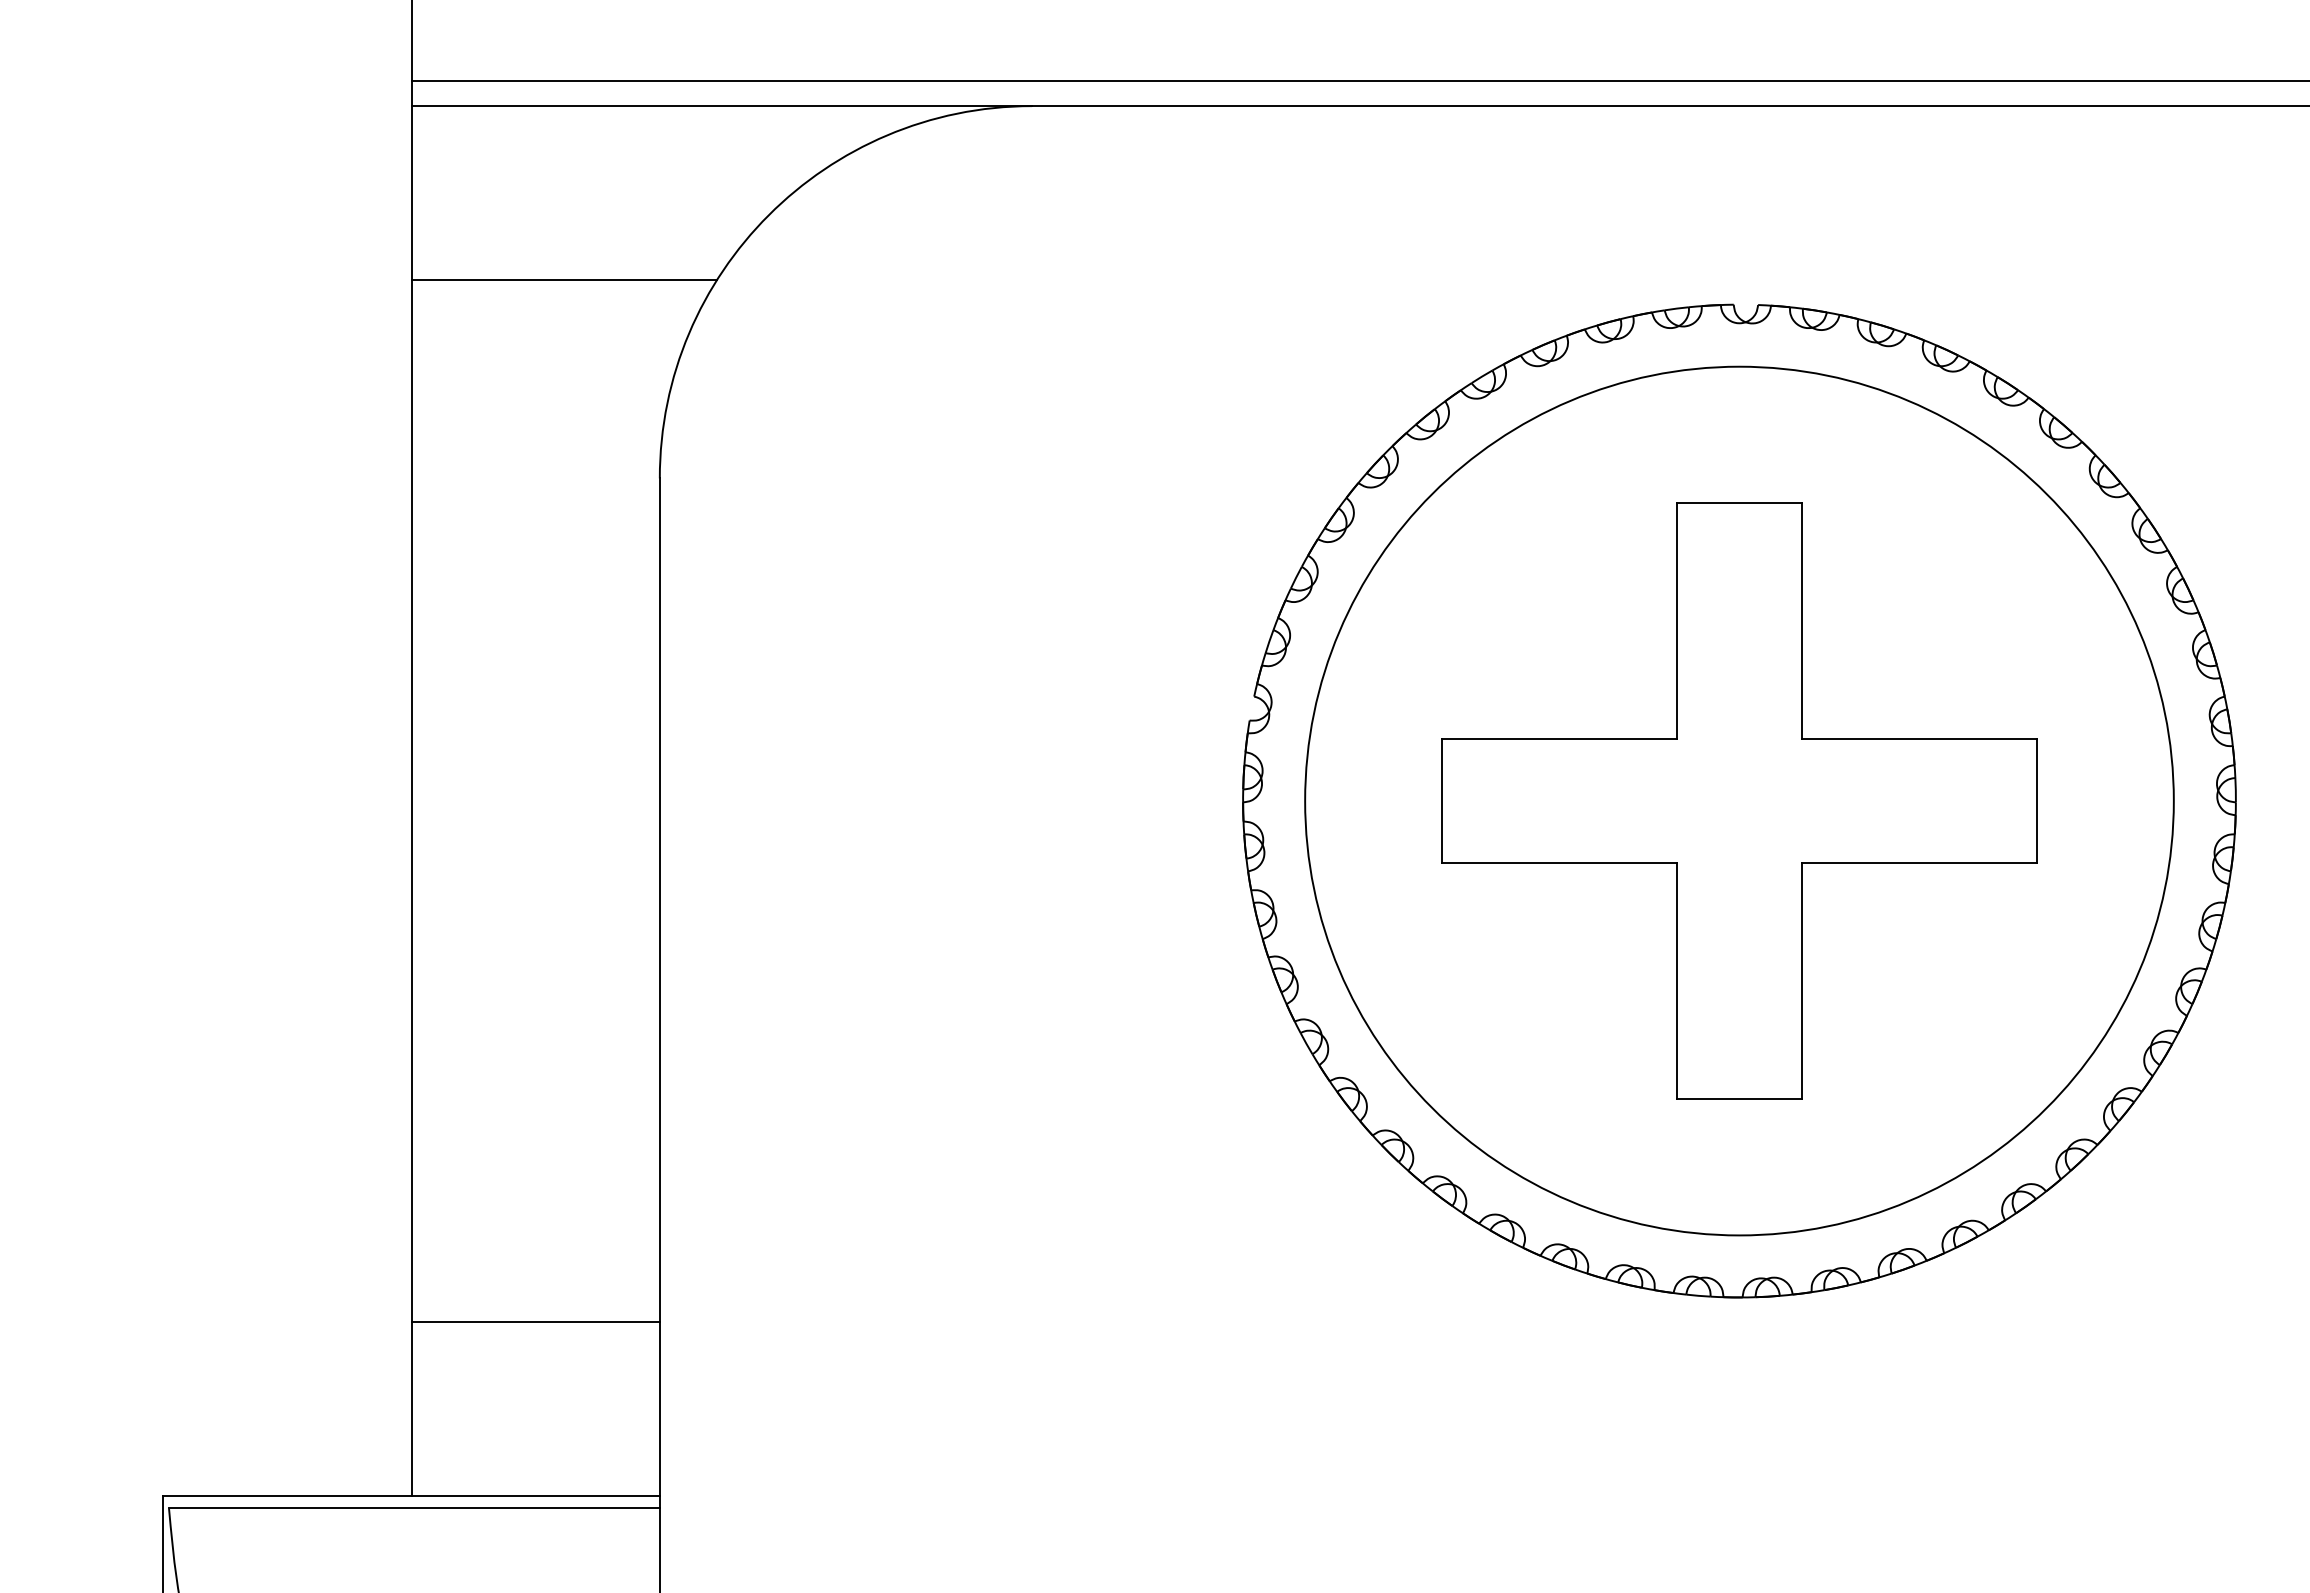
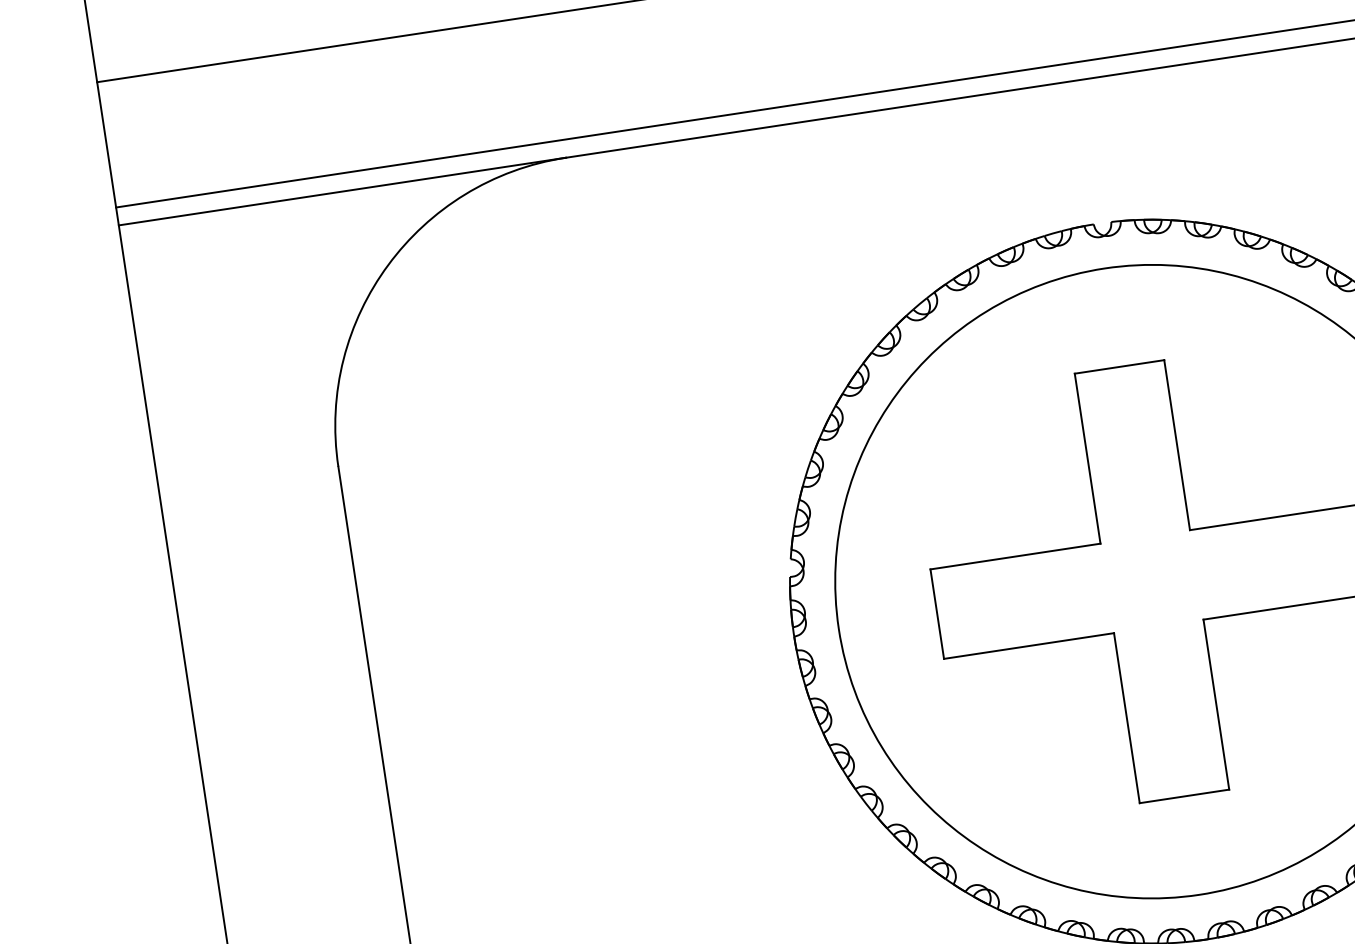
line: (564, 279) -> (247, 333), removed

